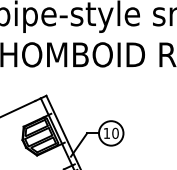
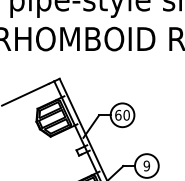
text: (107, 132) -> (118, 114), 10 -> 60

